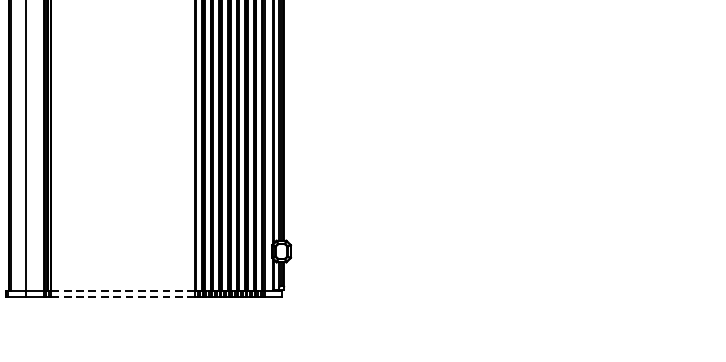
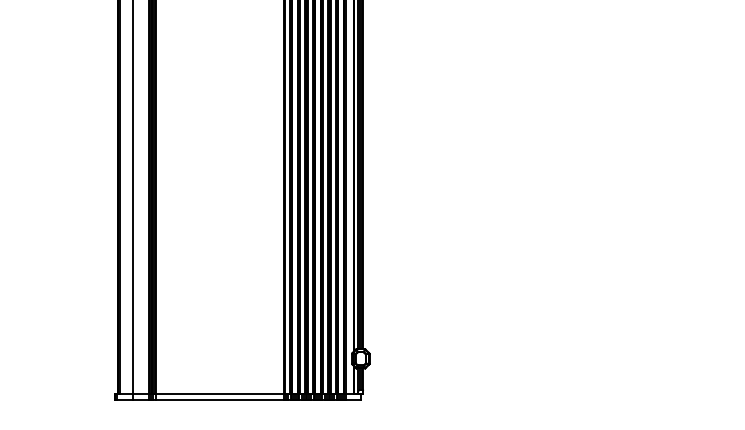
line: (123, 290) -> (220, 393), dashed -> solid
line: (122, 297) -> (219, 399), dashed -> solid

